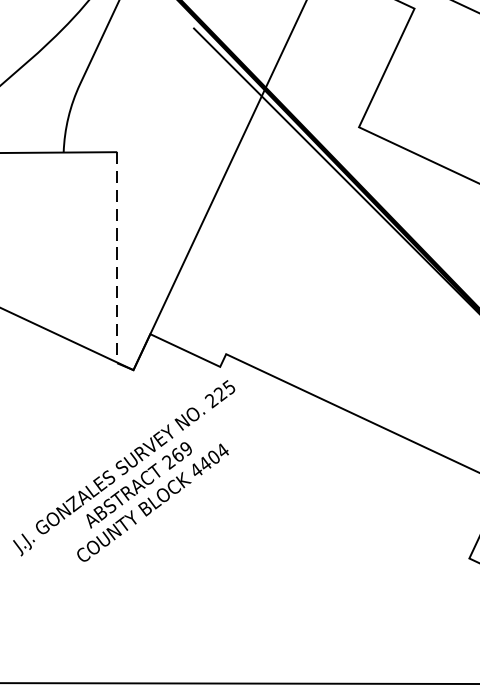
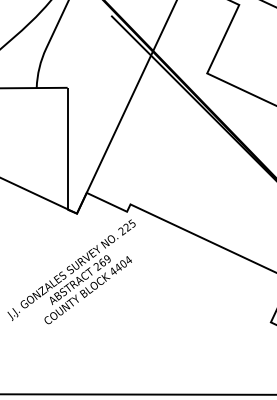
line: (116, 257) -> (67, 148), dashed -> solid

